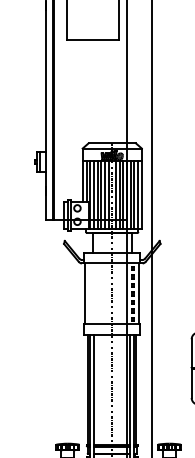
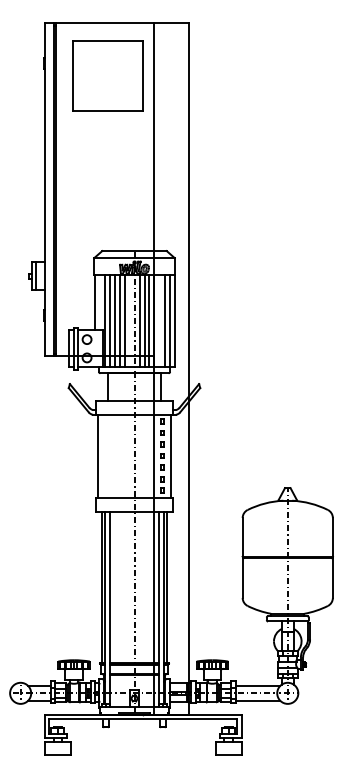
line: (86, 181) -> (99, 302), removed
line: (108, 195) -> (129, 321), removed
line: (130, 195) -> (159, 321), removed

